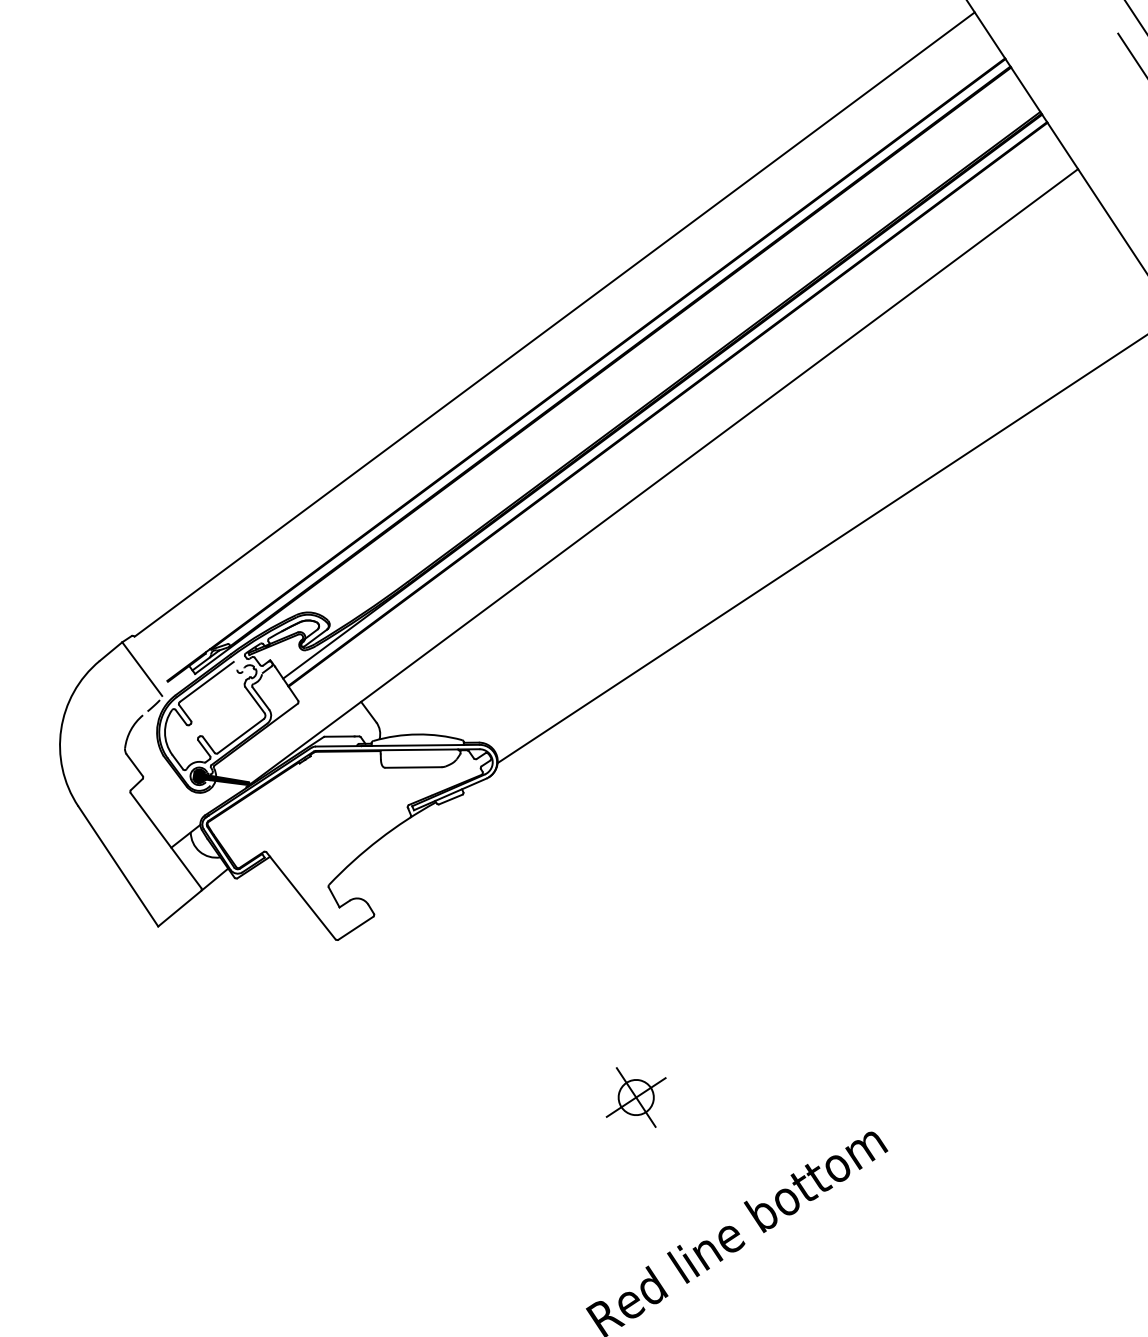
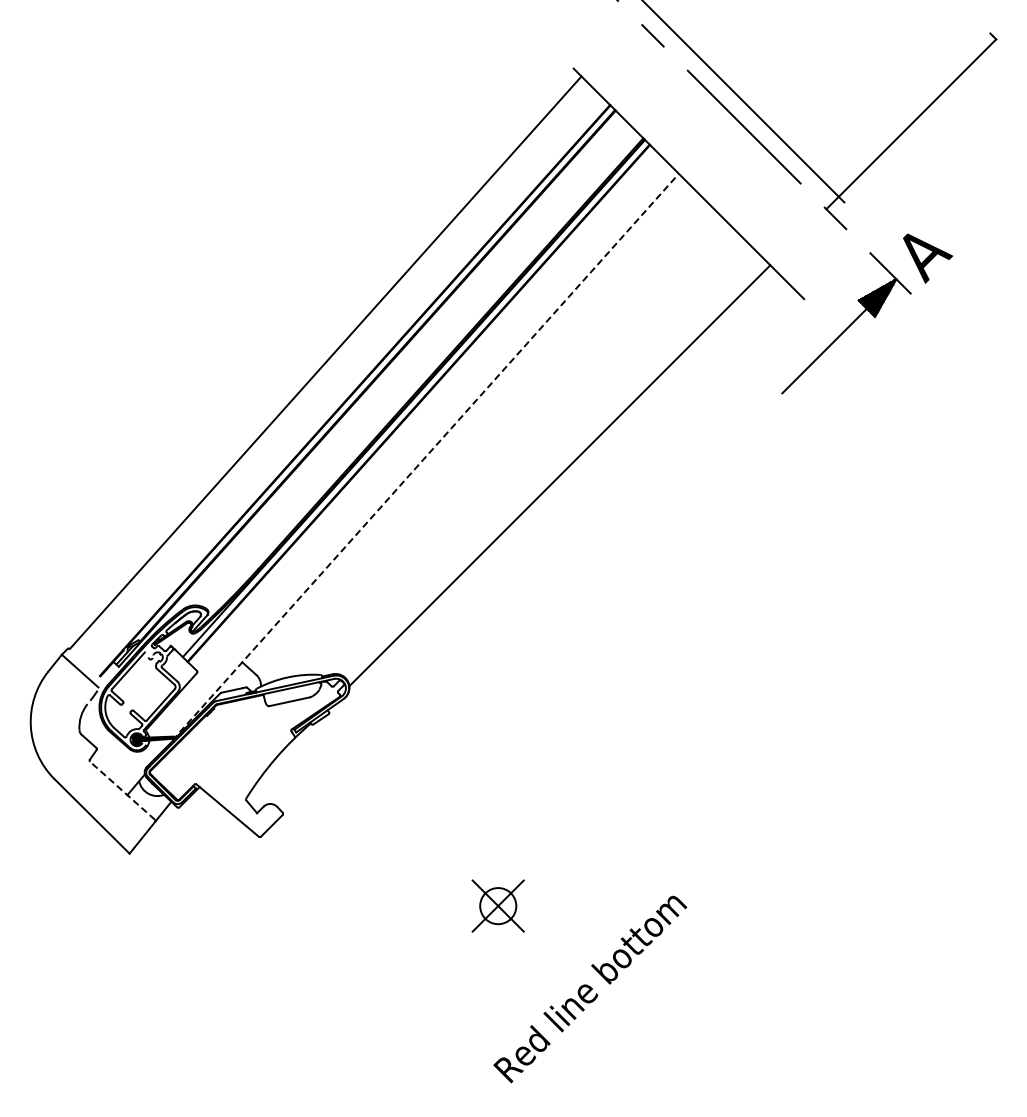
line: (662, 477) -> (425, 456), solid -> dashed
line: (166, 840) -> (122, 790), solid -> dashed
part: (636, 1096) -> (498, 905), size x1.4

